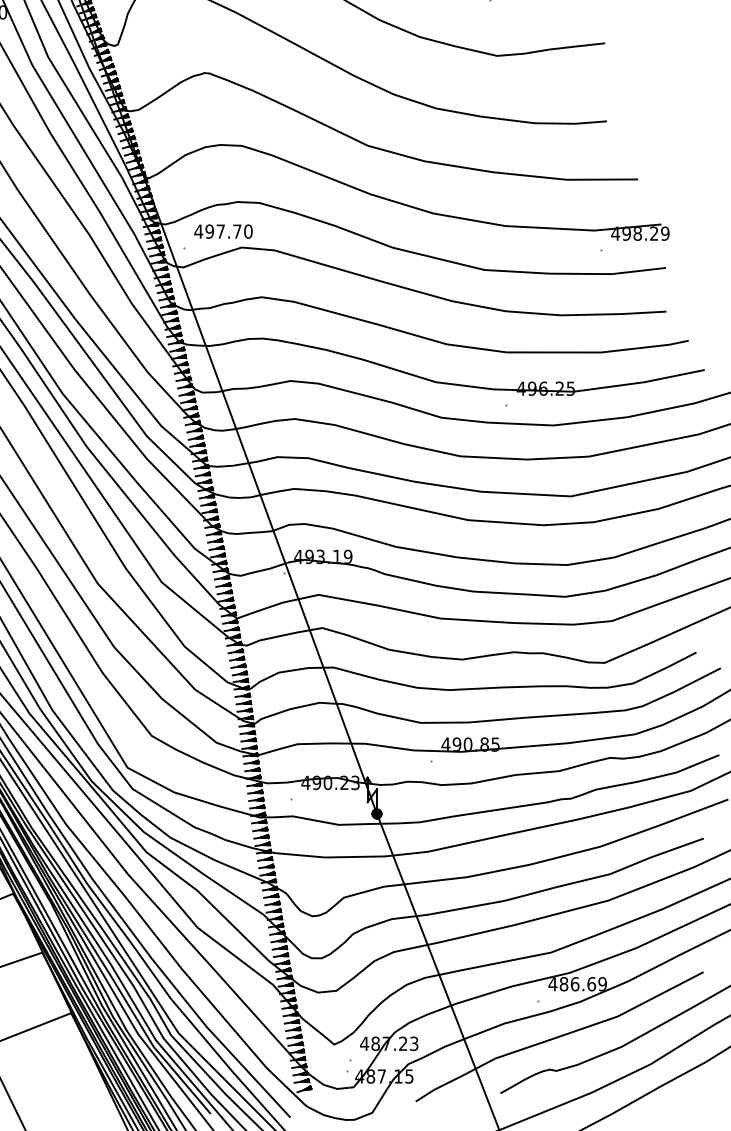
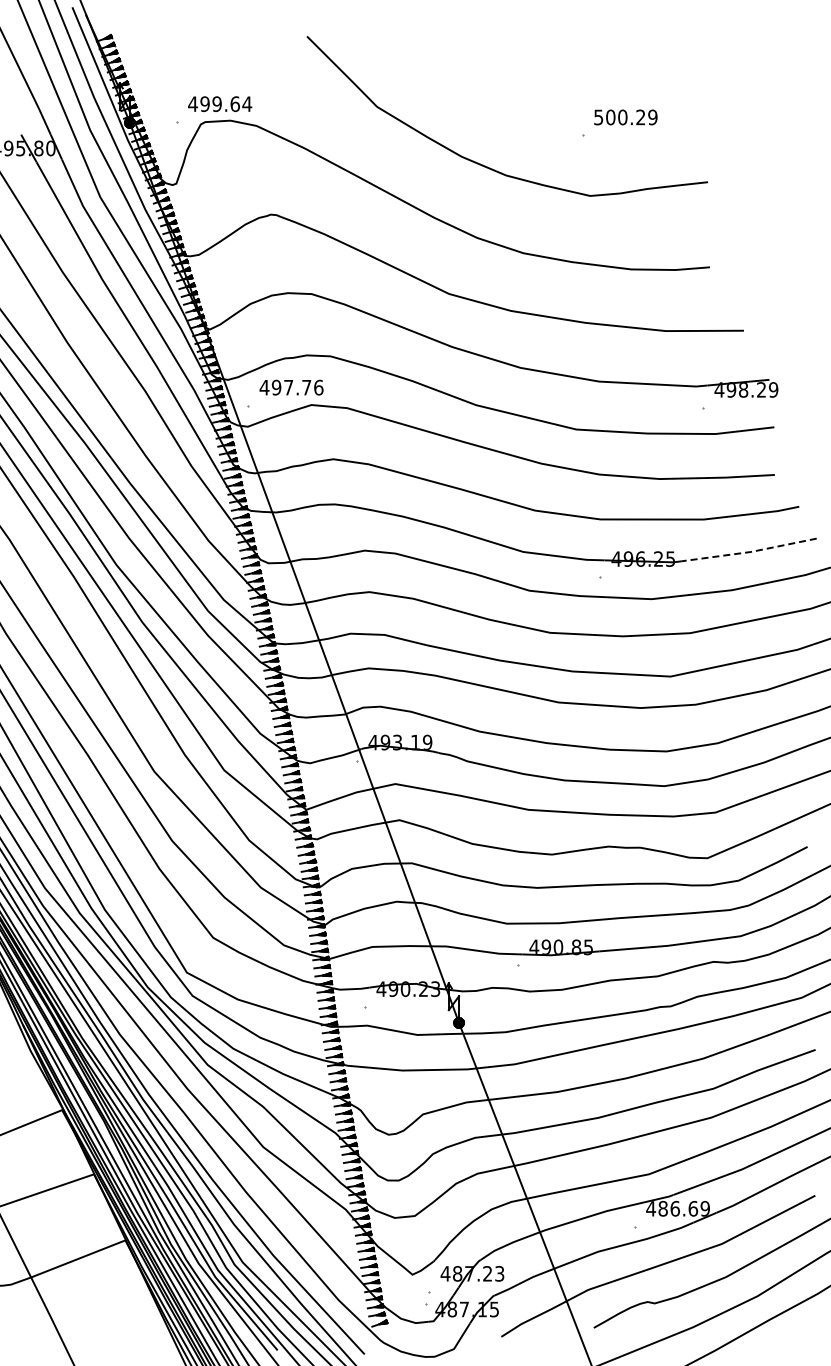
text: (248, 231) -> (318, 387), 497.70 -> 497.76
line: (643, 382) -> (749, 552), solid -> dashed

